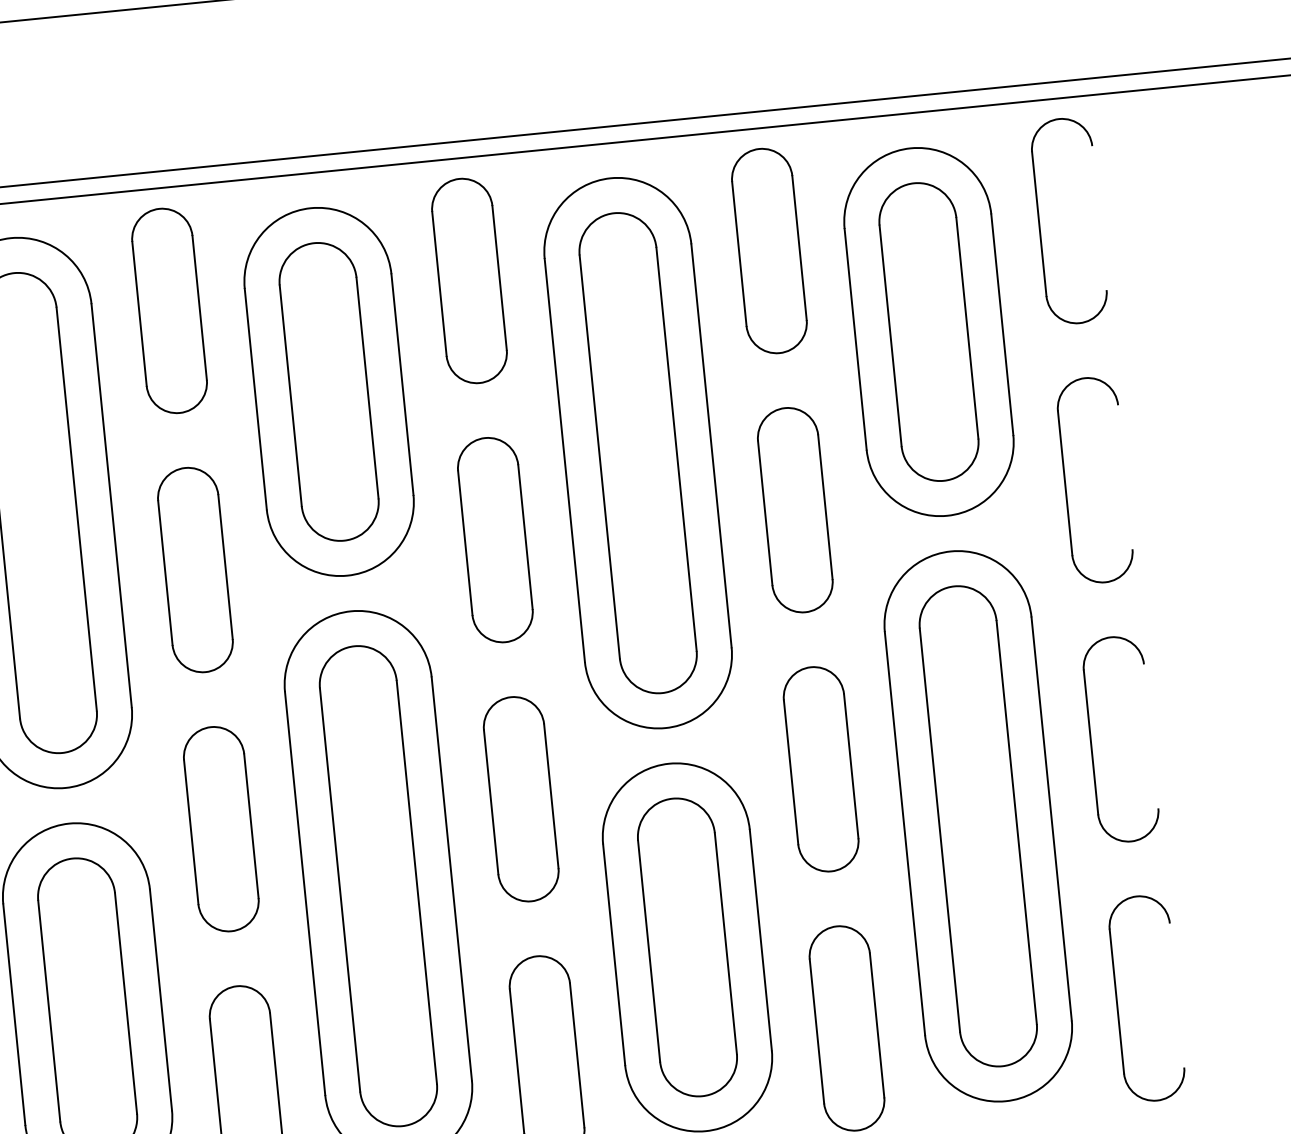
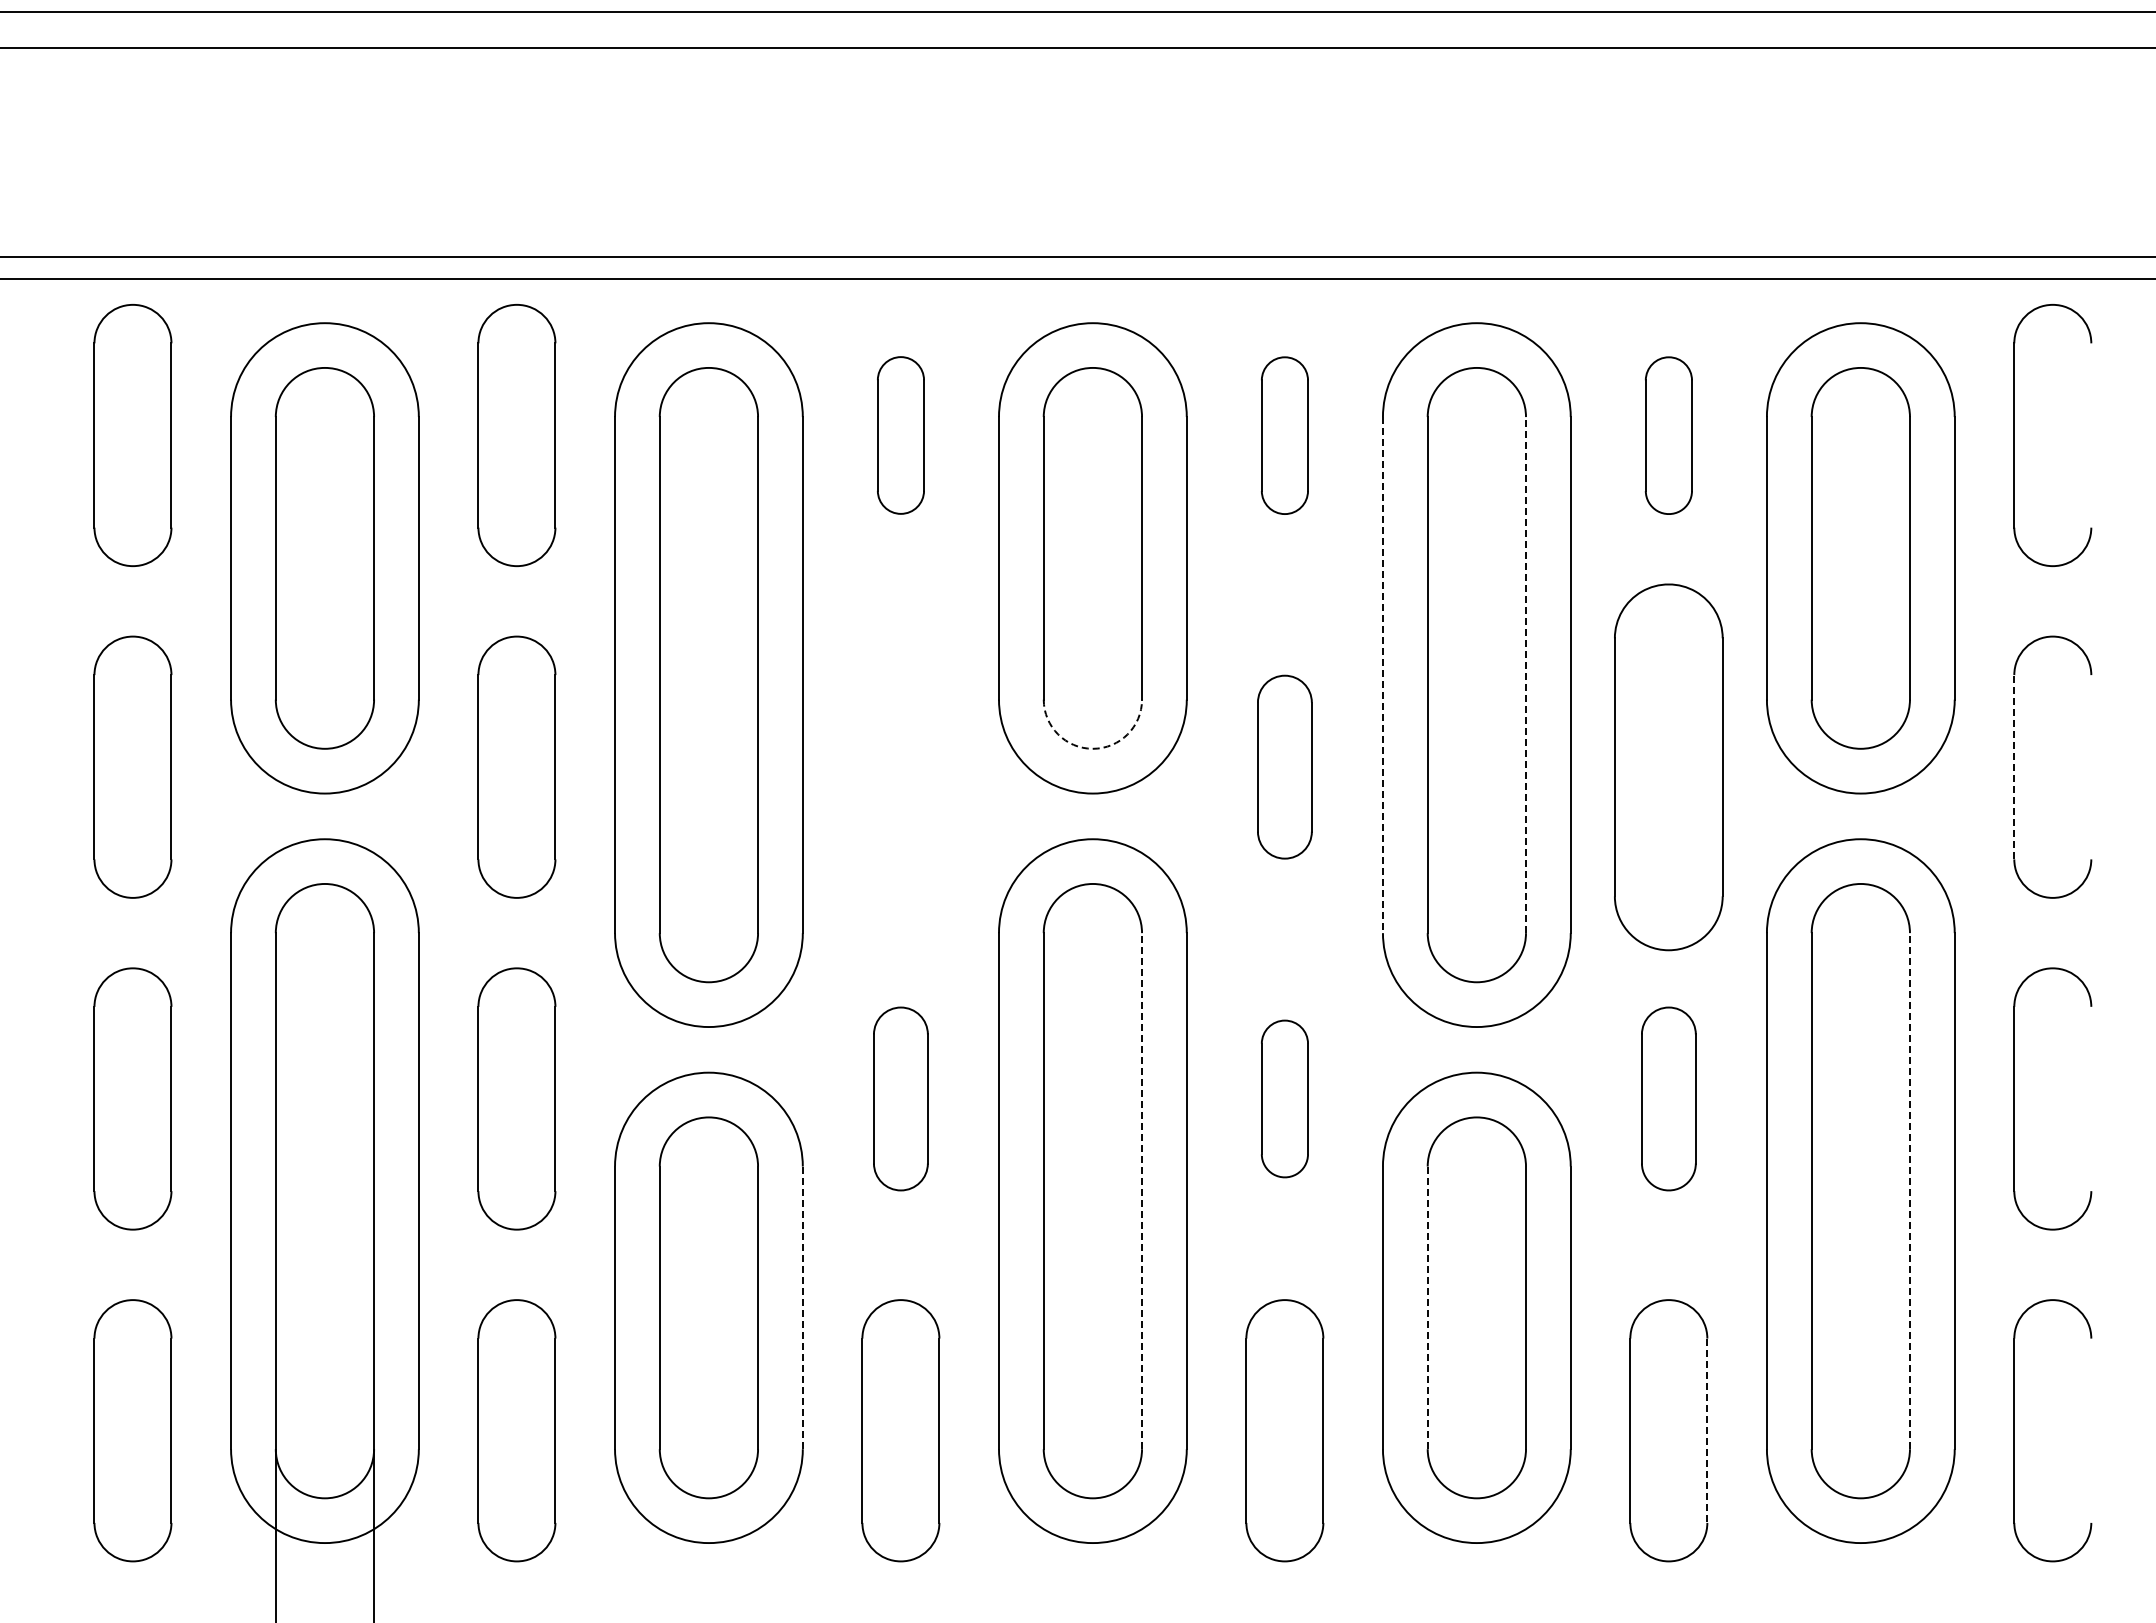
part: (769, 251) -> (1668, 435), size x0.6
part: (469, 281) -> (1284, 435), size x0.6
part: (169, 310) -> (900, 435), size x0.6
line: (676, 448) -> (1526, 674), solid -> dashed
line: (564, 460) -> (1382, 675), solid -> dashed
line: (1065, 482) -> (2014, 766), solid -> dashed
part: (794, 509) -> (1668, 766), size x1.4
part: (495, 539) -> (1284, 766), size x0.7
arc: (343, 540) -> (1092, 748), solid -> dashed
part: (195, 569) -> (900, 766), removed
part: (820, 768) -> (1668, 1098), size x0.7
part: (520, 798) -> (1284, 1098), size x0.6
line: (1016, 822) -> (1909, 1190), solid -> dashed
part: (220, 828) -> (900, 1098), size x0.7
line: (417, 881) -> (1142, 1190), solid -> dashed
line: (648, 951) -> (1427, 1308), solid -> dashed
line: (160, 999) -> (802, 1307), solid -> dashed
line: (877, 1026) -> (1707, 1431), solid -> dashed

